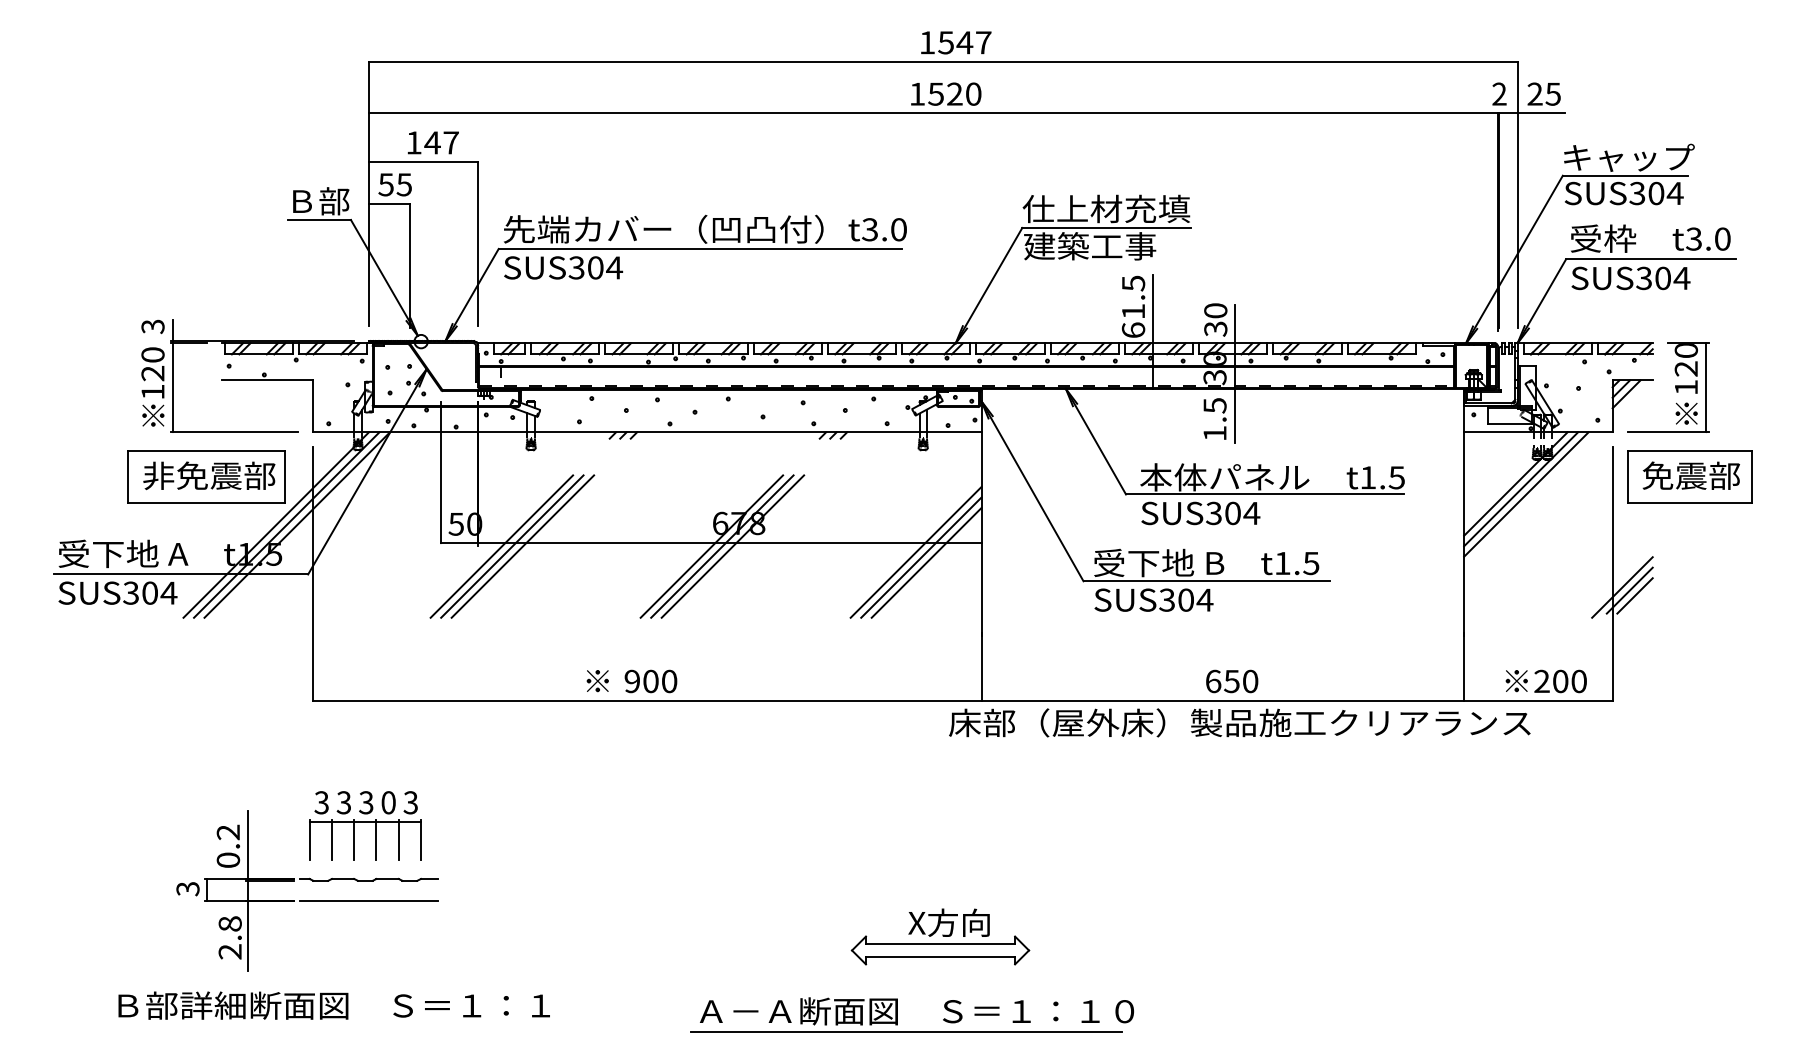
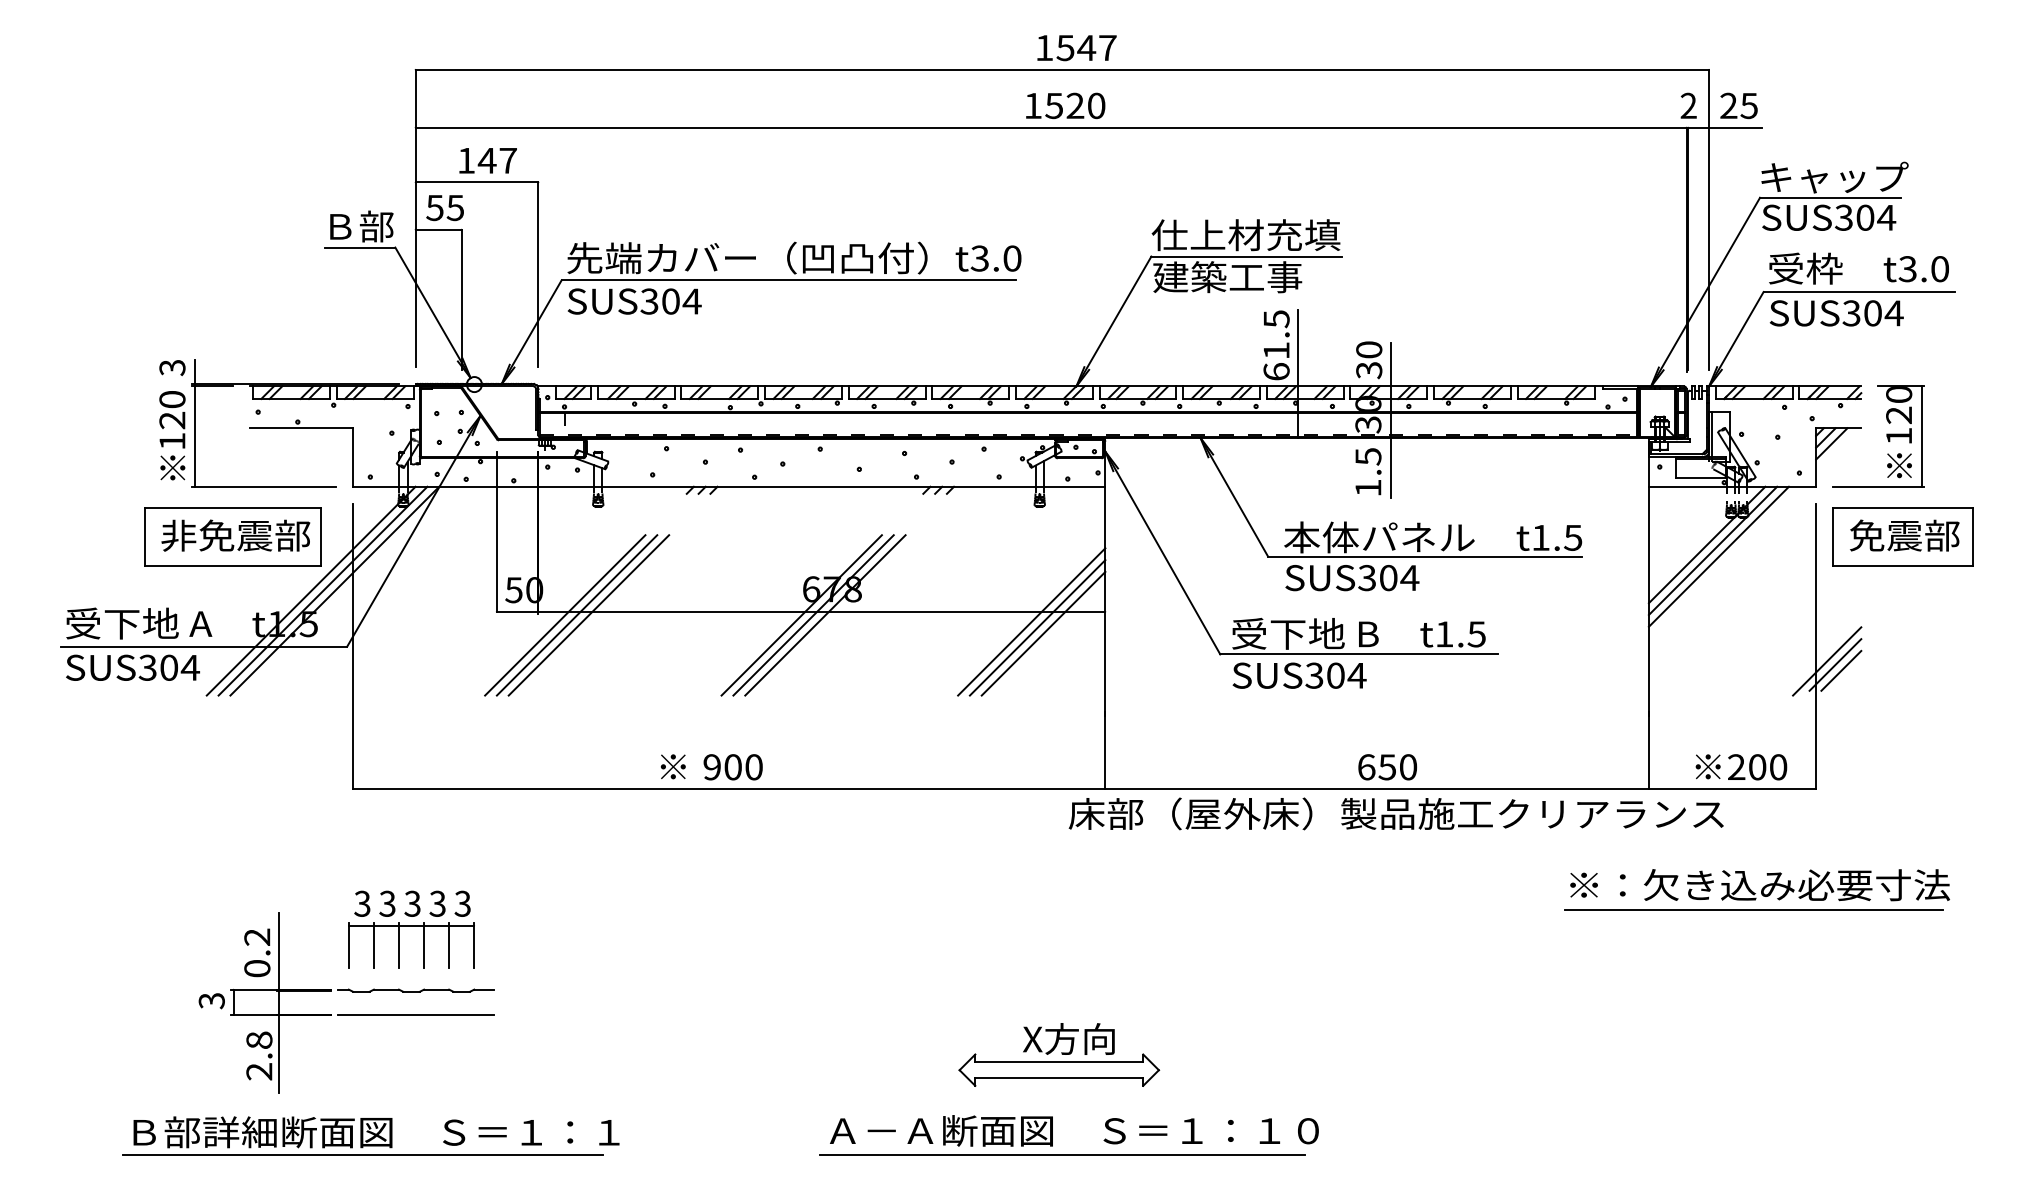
part: (1560, 789) -> (1757, 888), added
text: (388, 802) -> (437, 903), 0 -> 3
part: (897, 1014) -> (1052, 1134), moved
line: (322, 1025) -> (363, 1154), added

